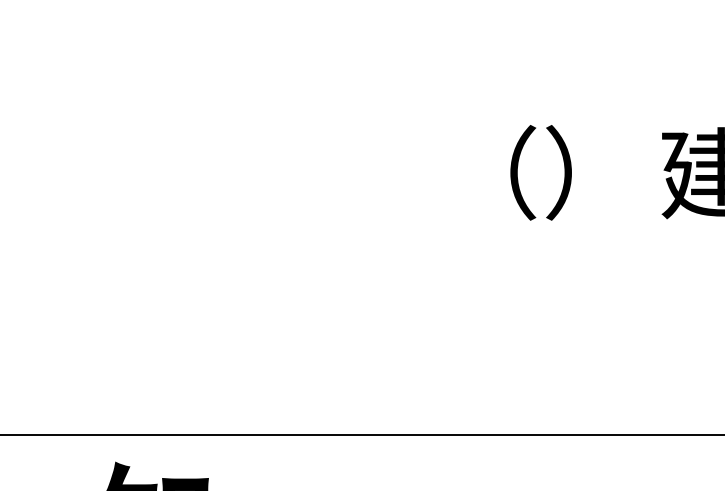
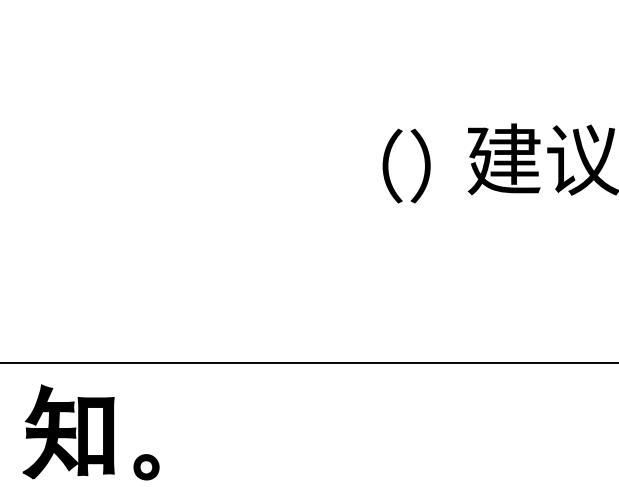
text: (540, 172) -> (406, 165), moved

